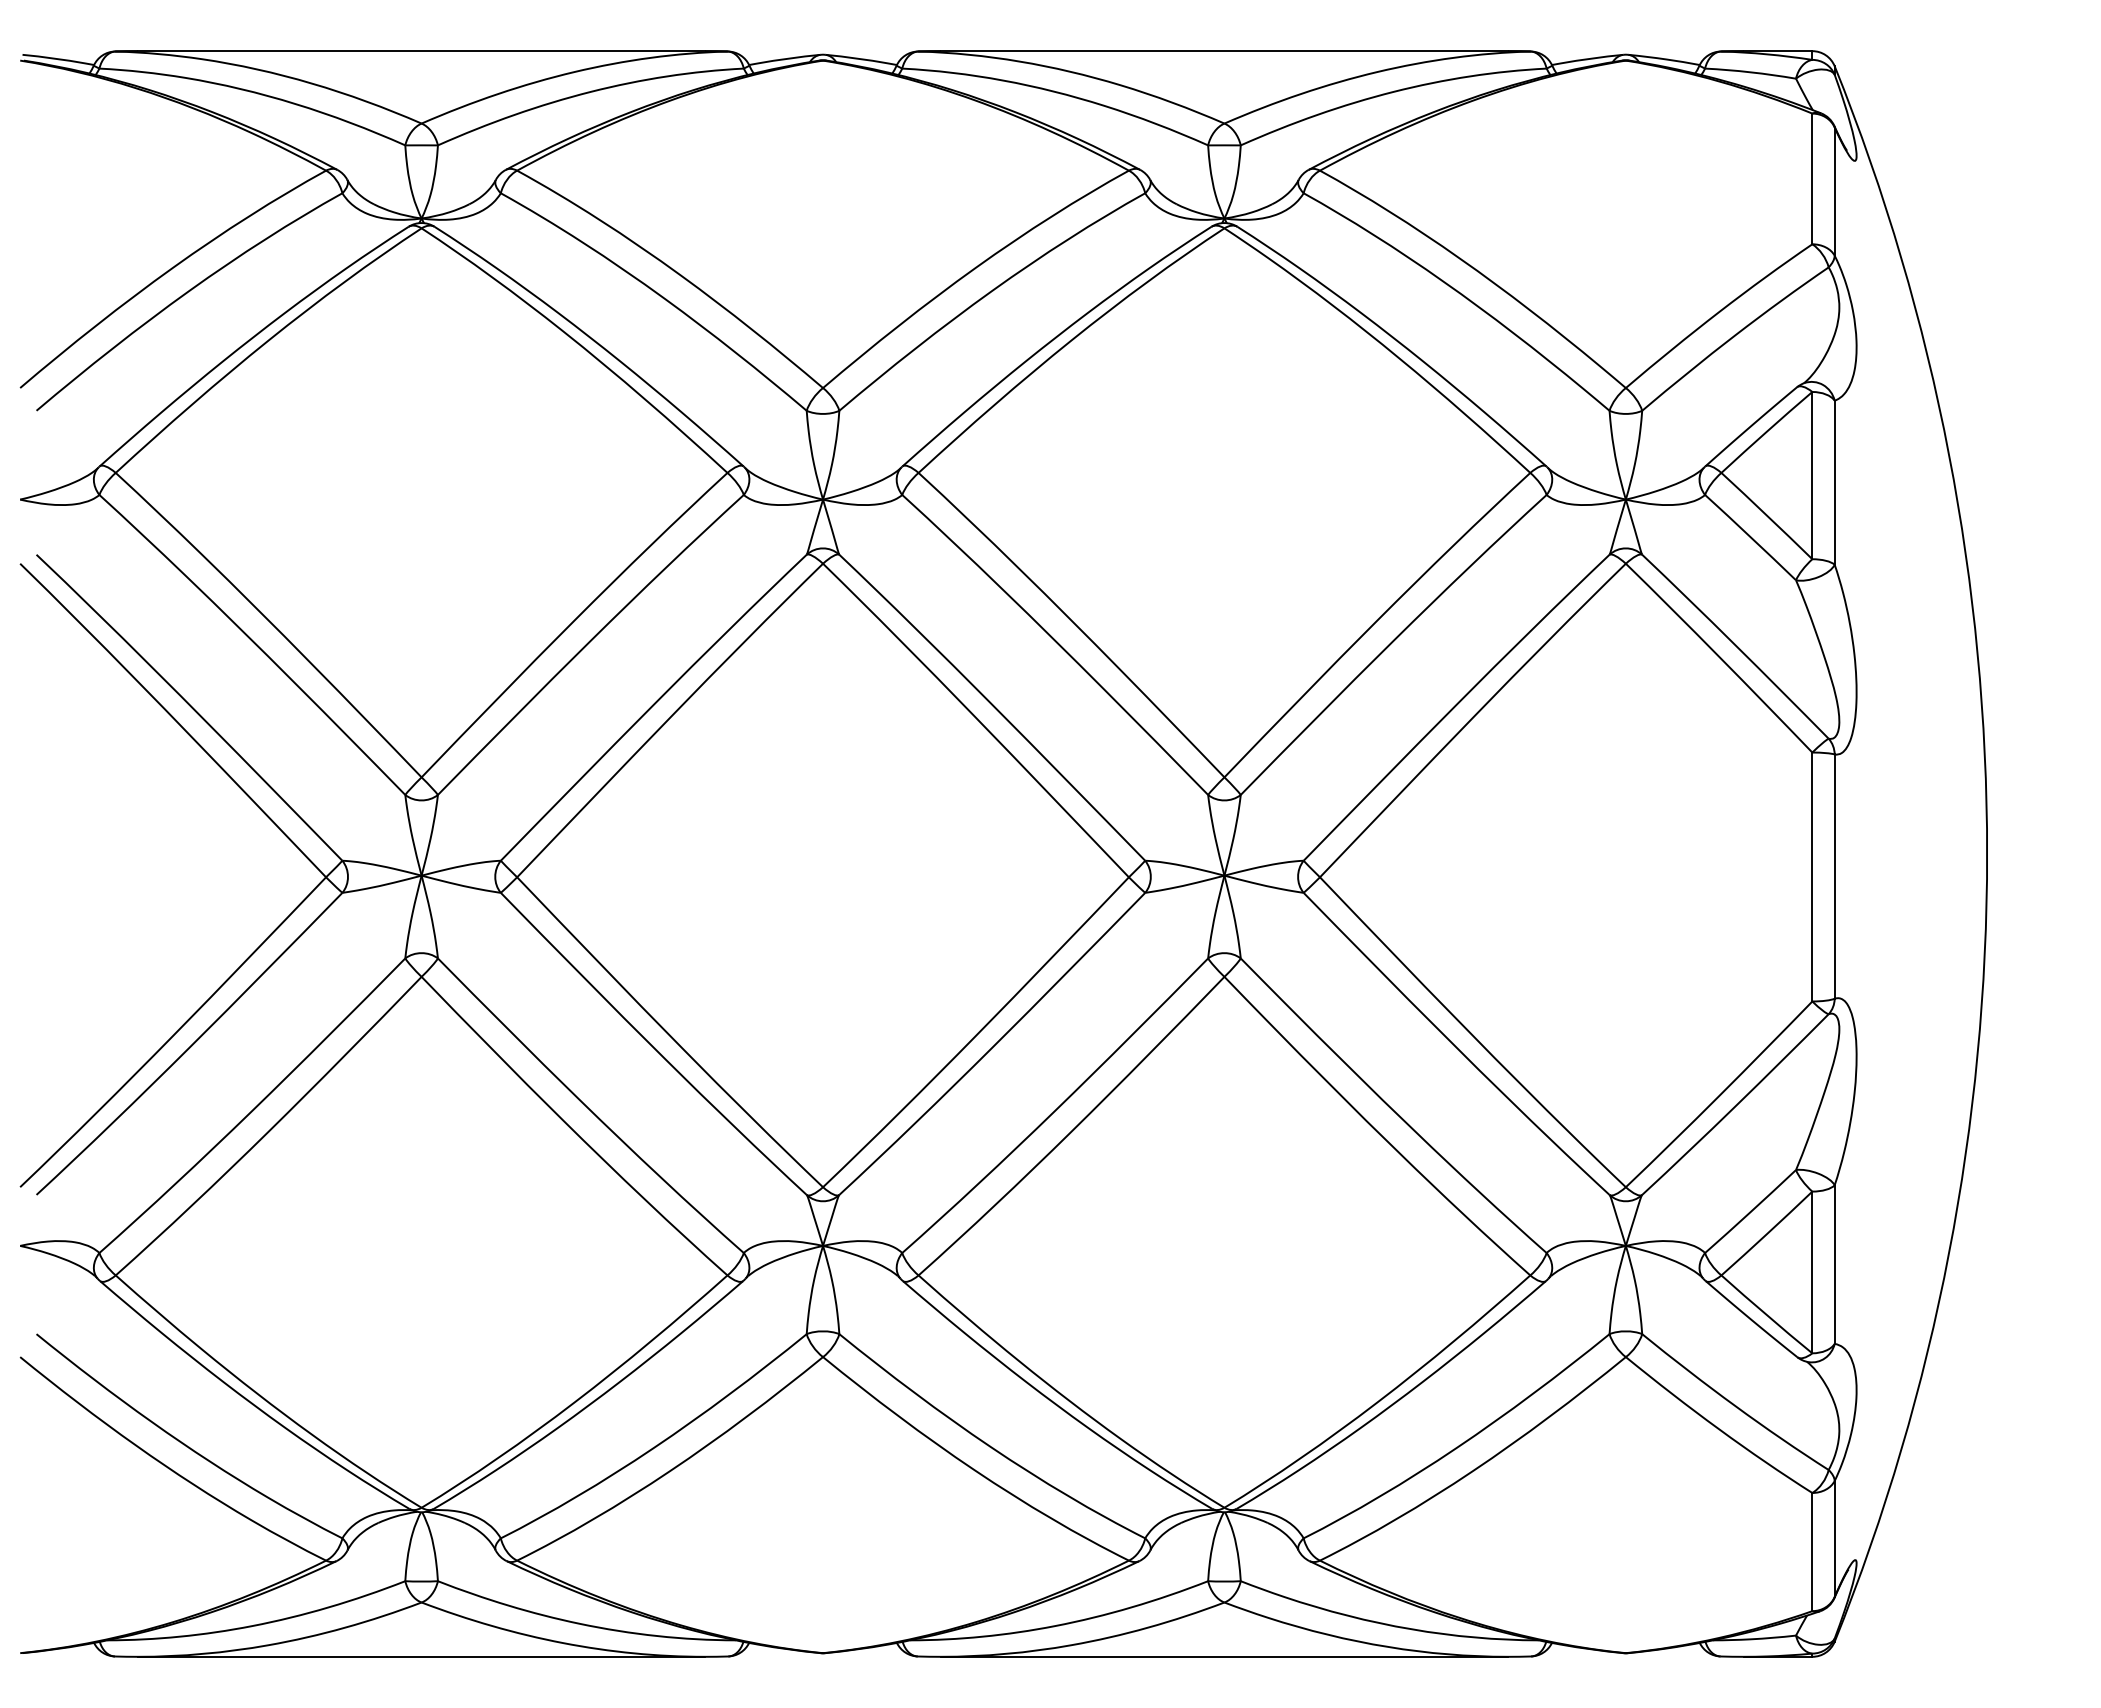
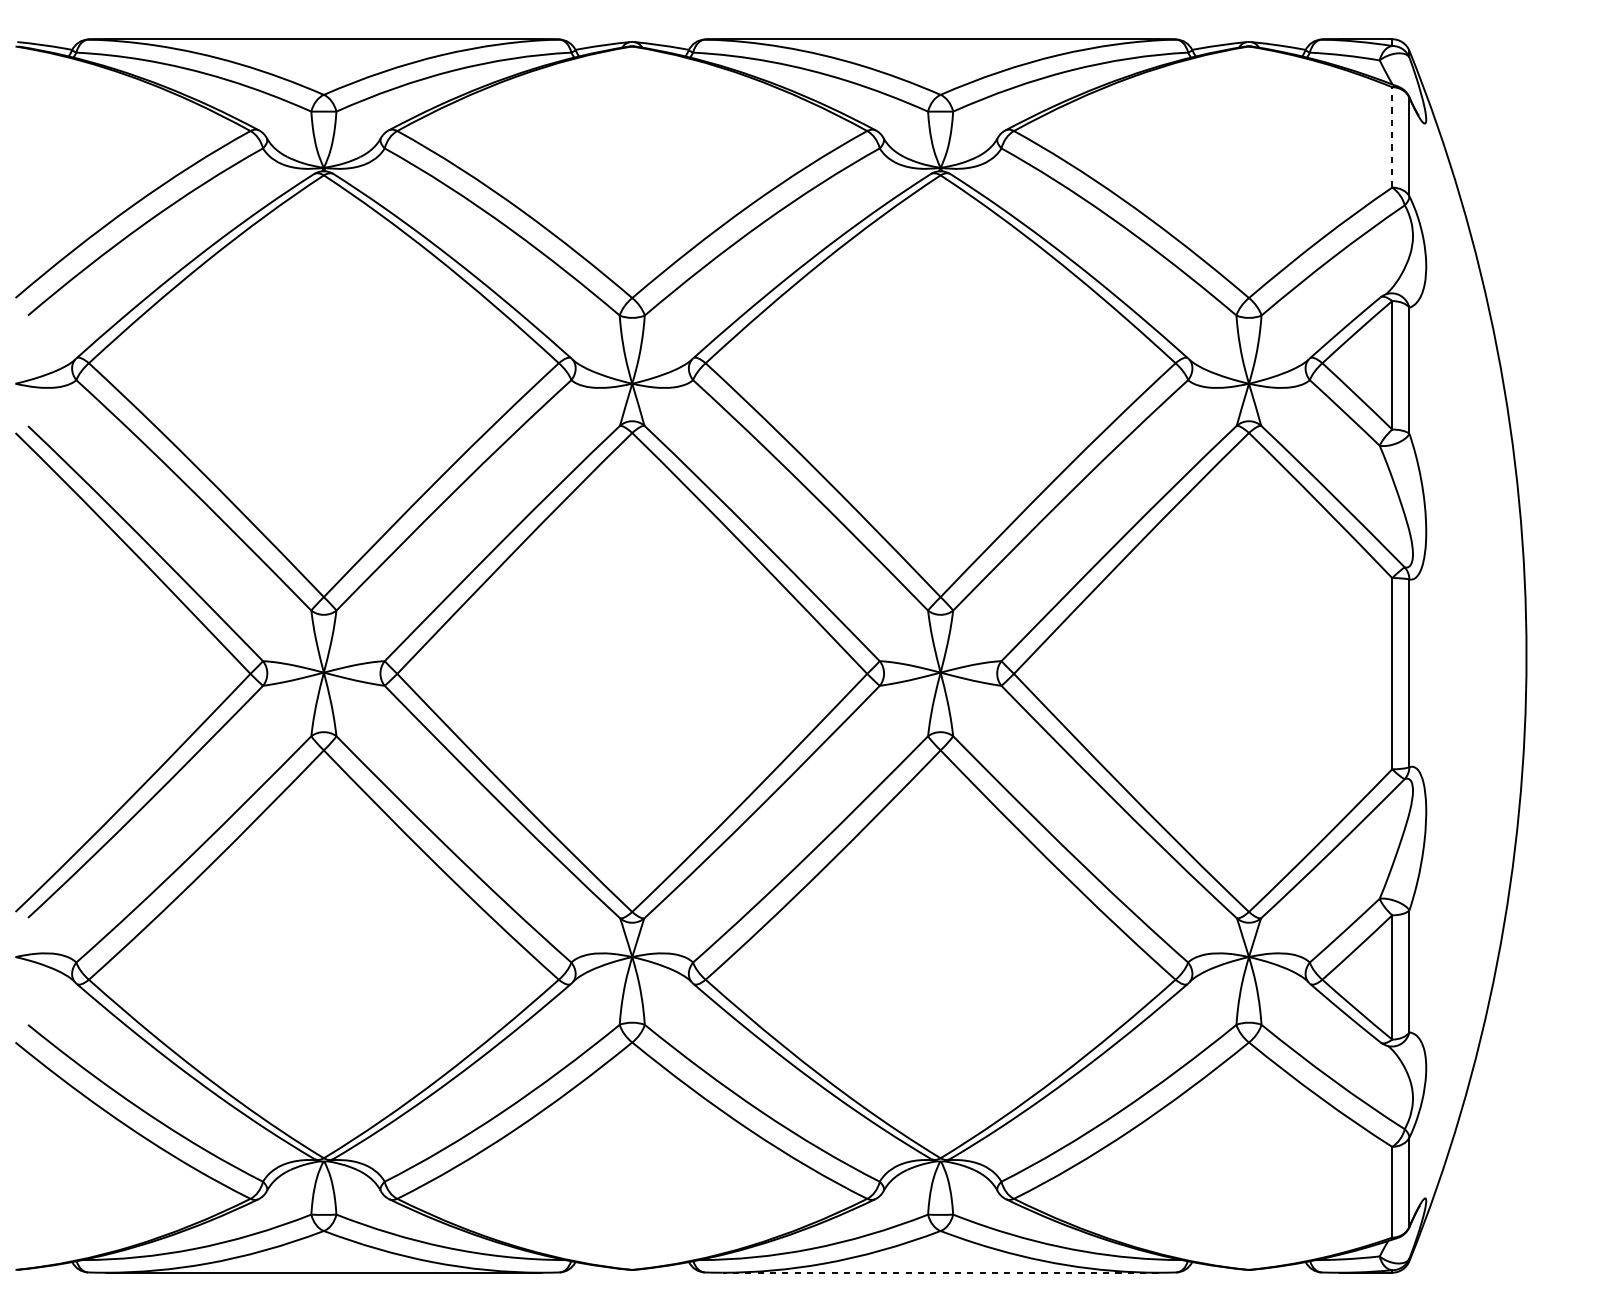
line: (1812, 178) -> (1392, 137), solid -> dashed
line: (1224, 1656) -> (940, 1272), solid -> dashed

